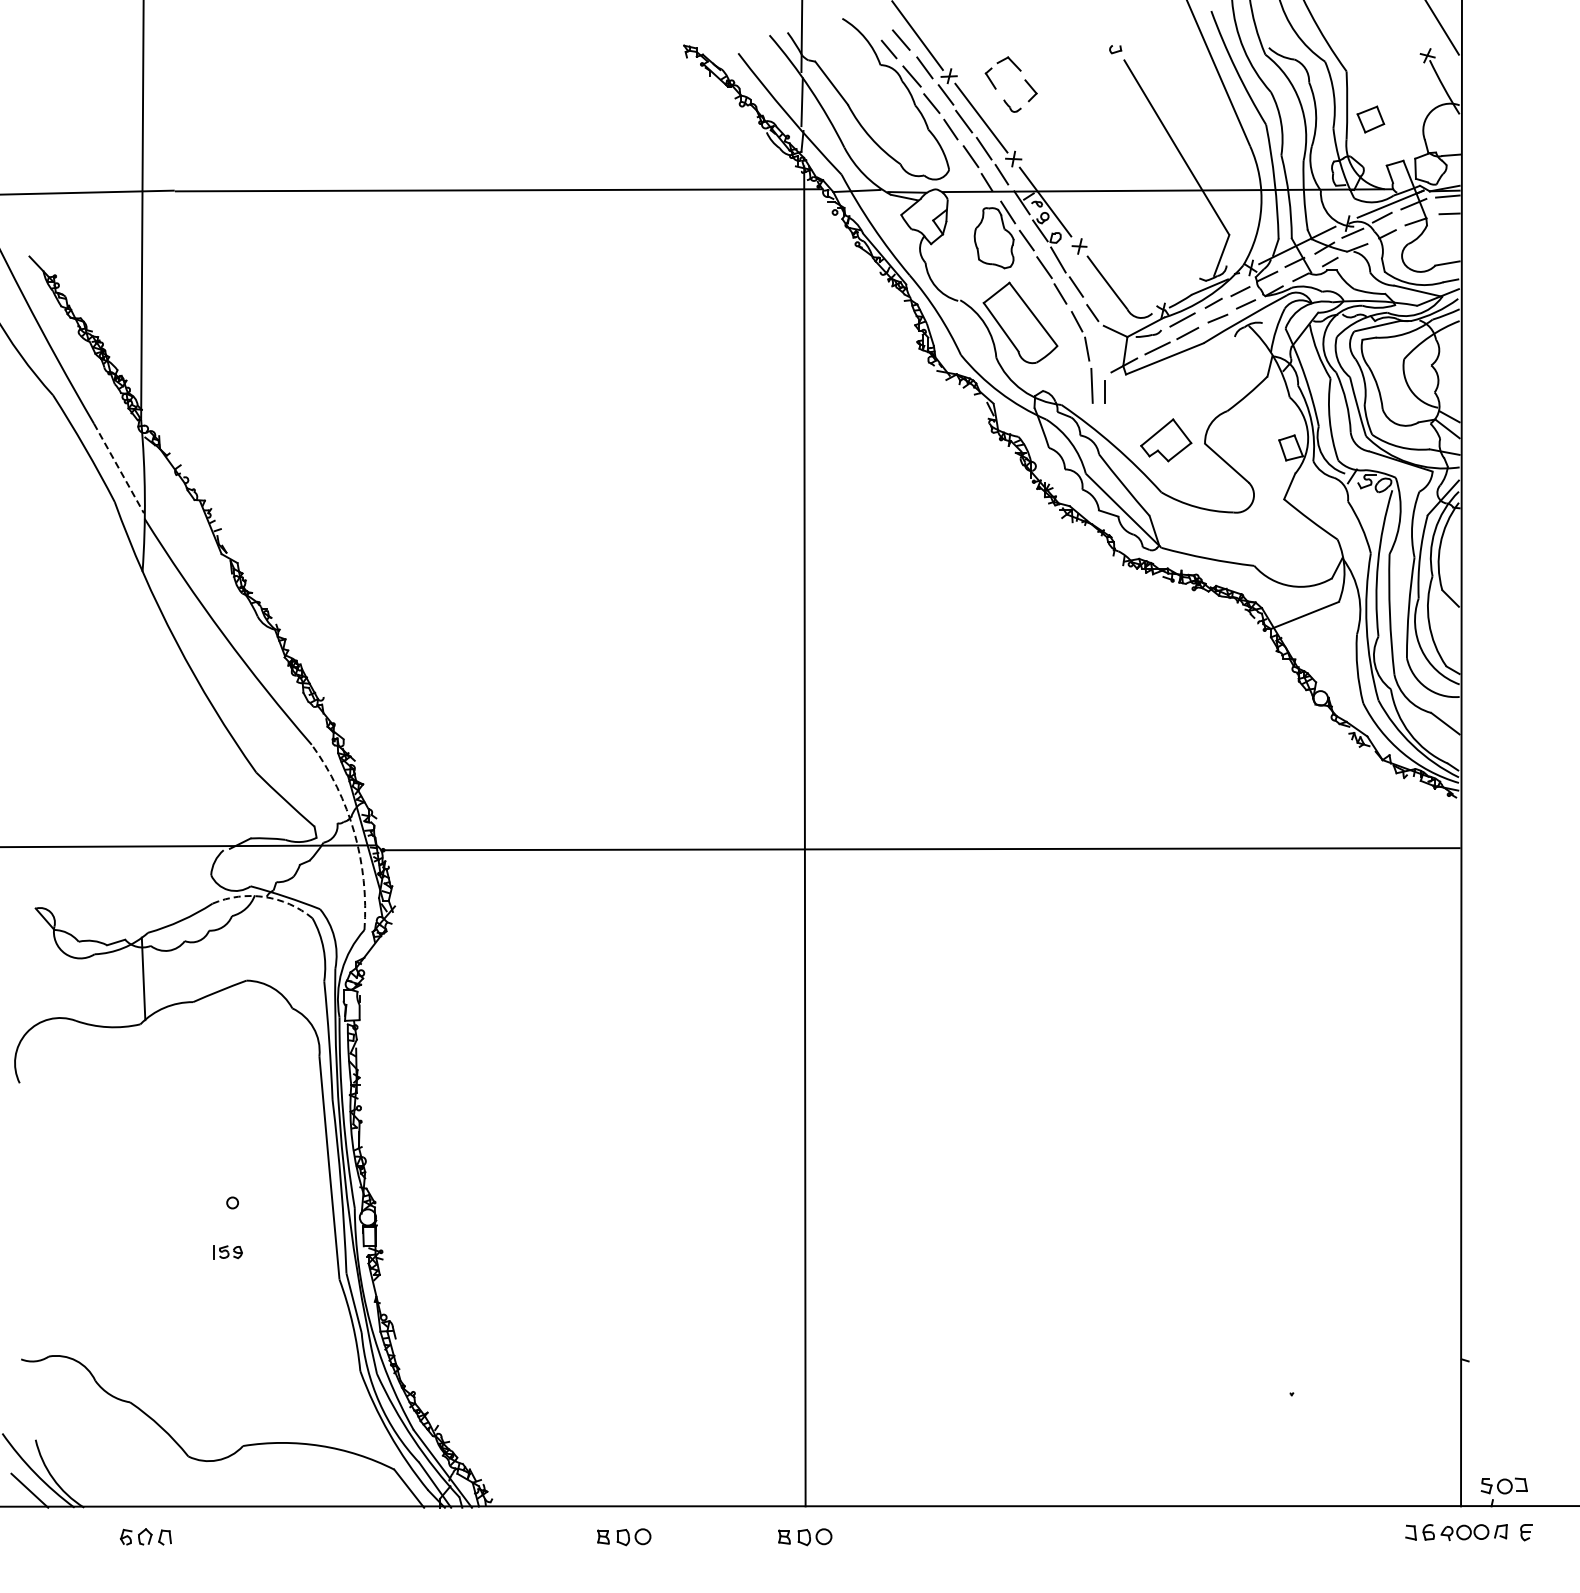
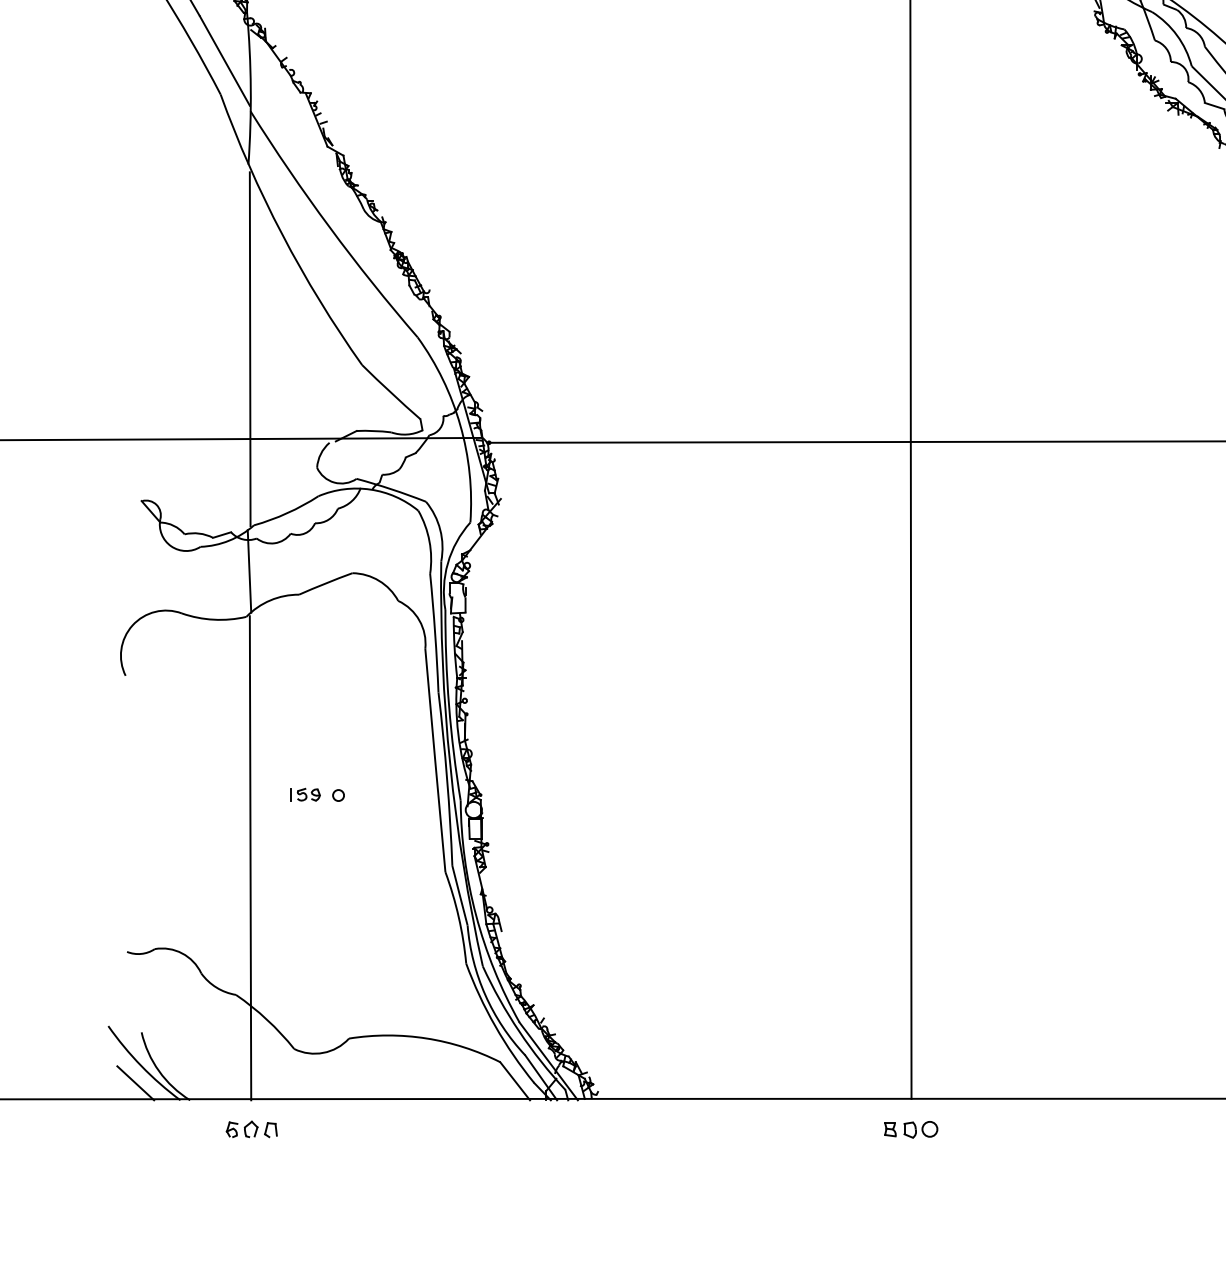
line: (119, 468) -> (225, 61), dashed -> solid
line: (143, 756) -> (249, 349), added
arc: (354, 832) -> (460, 425), dashed -> solid
arc: (264, 897) -> (370, 490), dashed -> solid
part: (227, 1252) -> (305, 795), moved
line: (144, 1265) -> (250, 858), added
part: (624, 1537) -> (730, 1130), removed

